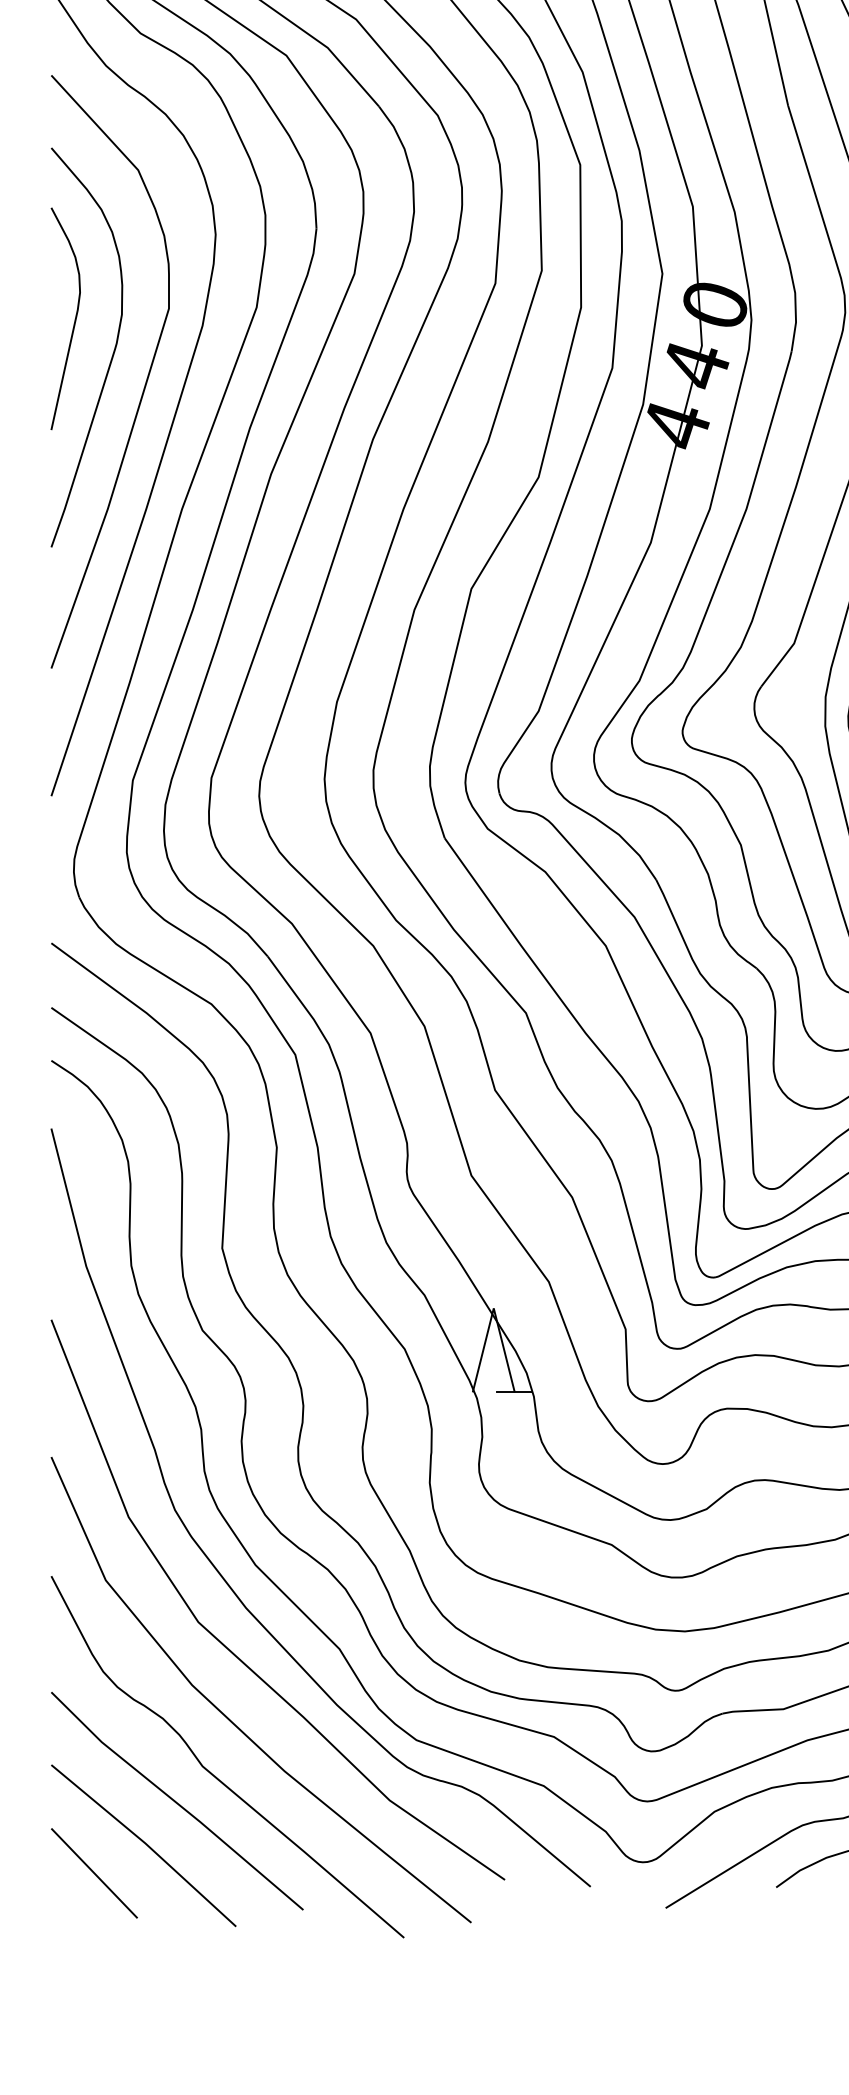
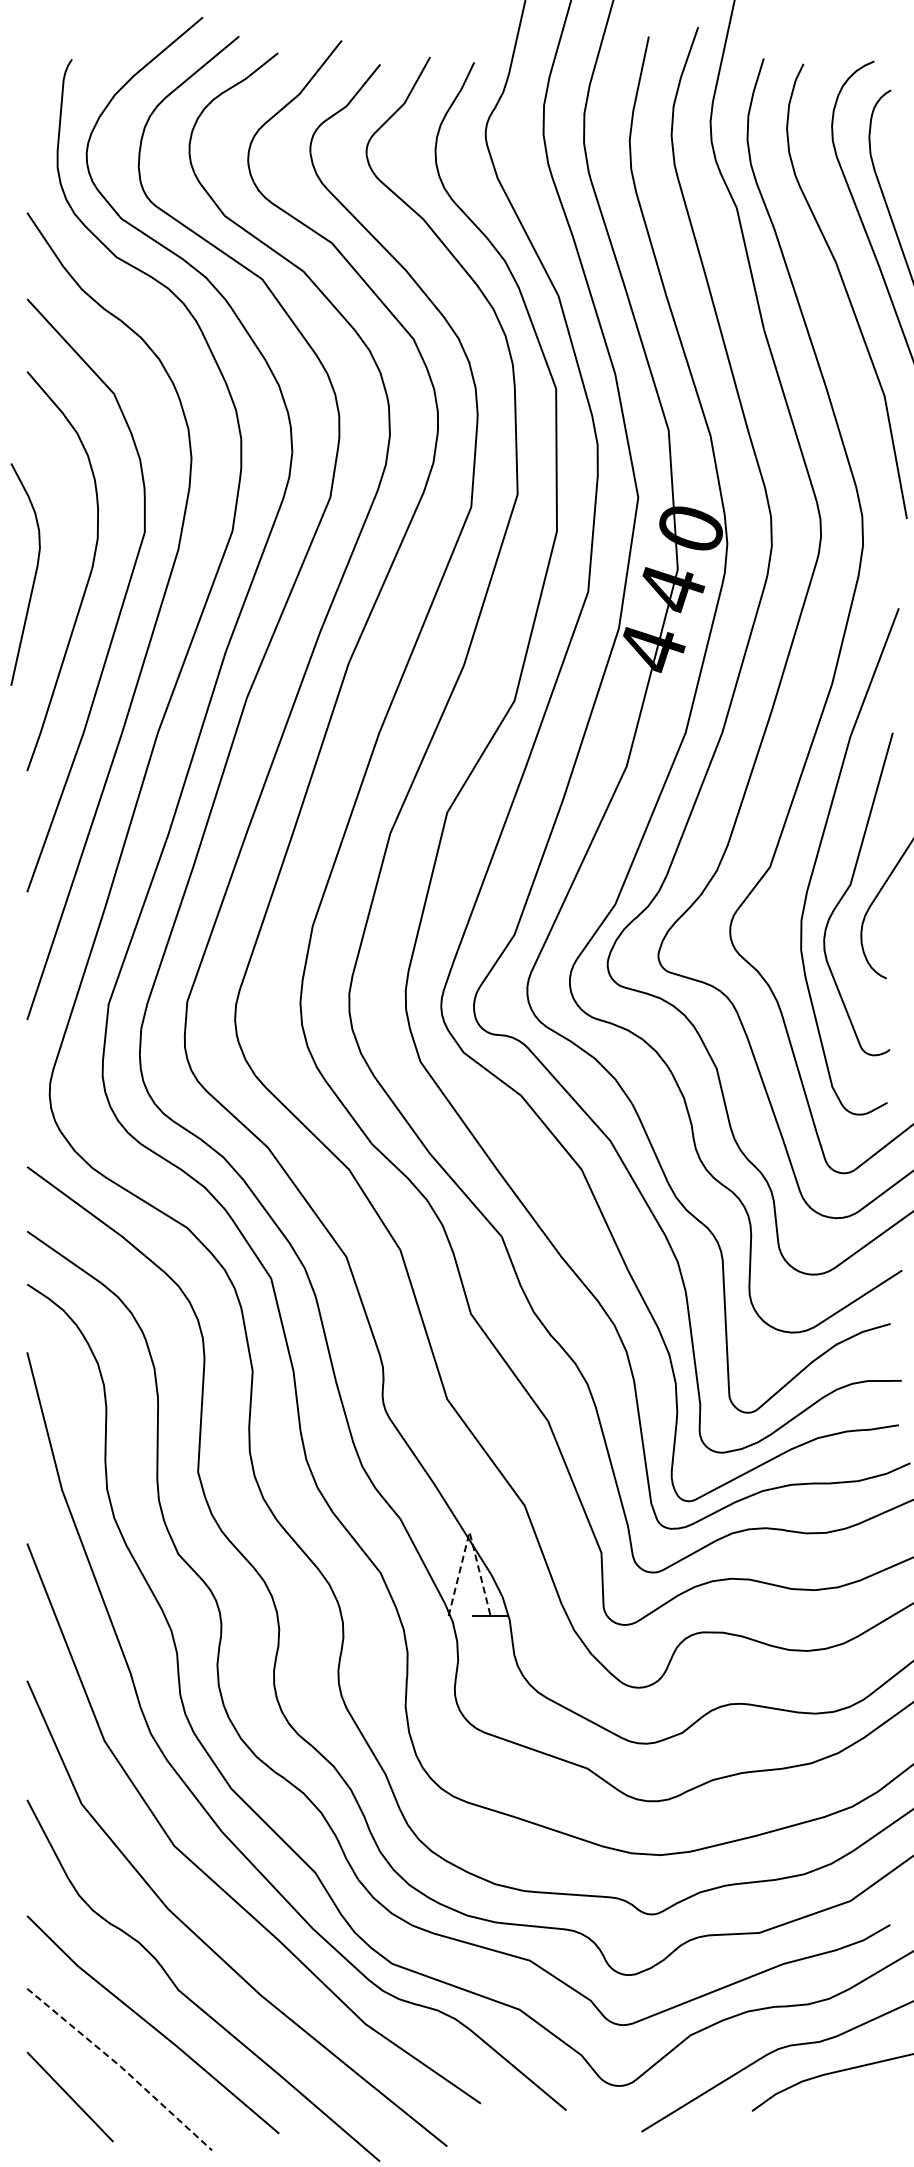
curve: (73, 322) -> (33, 578), moved
line: (493, 1308) -> (469, 1532), solid -> dashed
line: (145, 1843) -> (121, 2067), solid -> dashed

